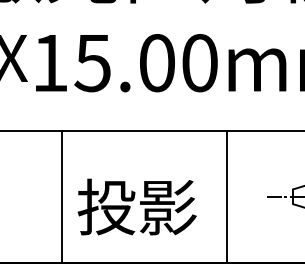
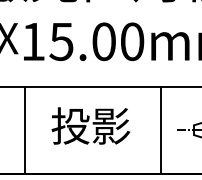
line: (62, 195) -> (25, 129), moved
line: (227, 195) -> (161, 129), moved
text: (136, 206) -> (90, 125), moved

